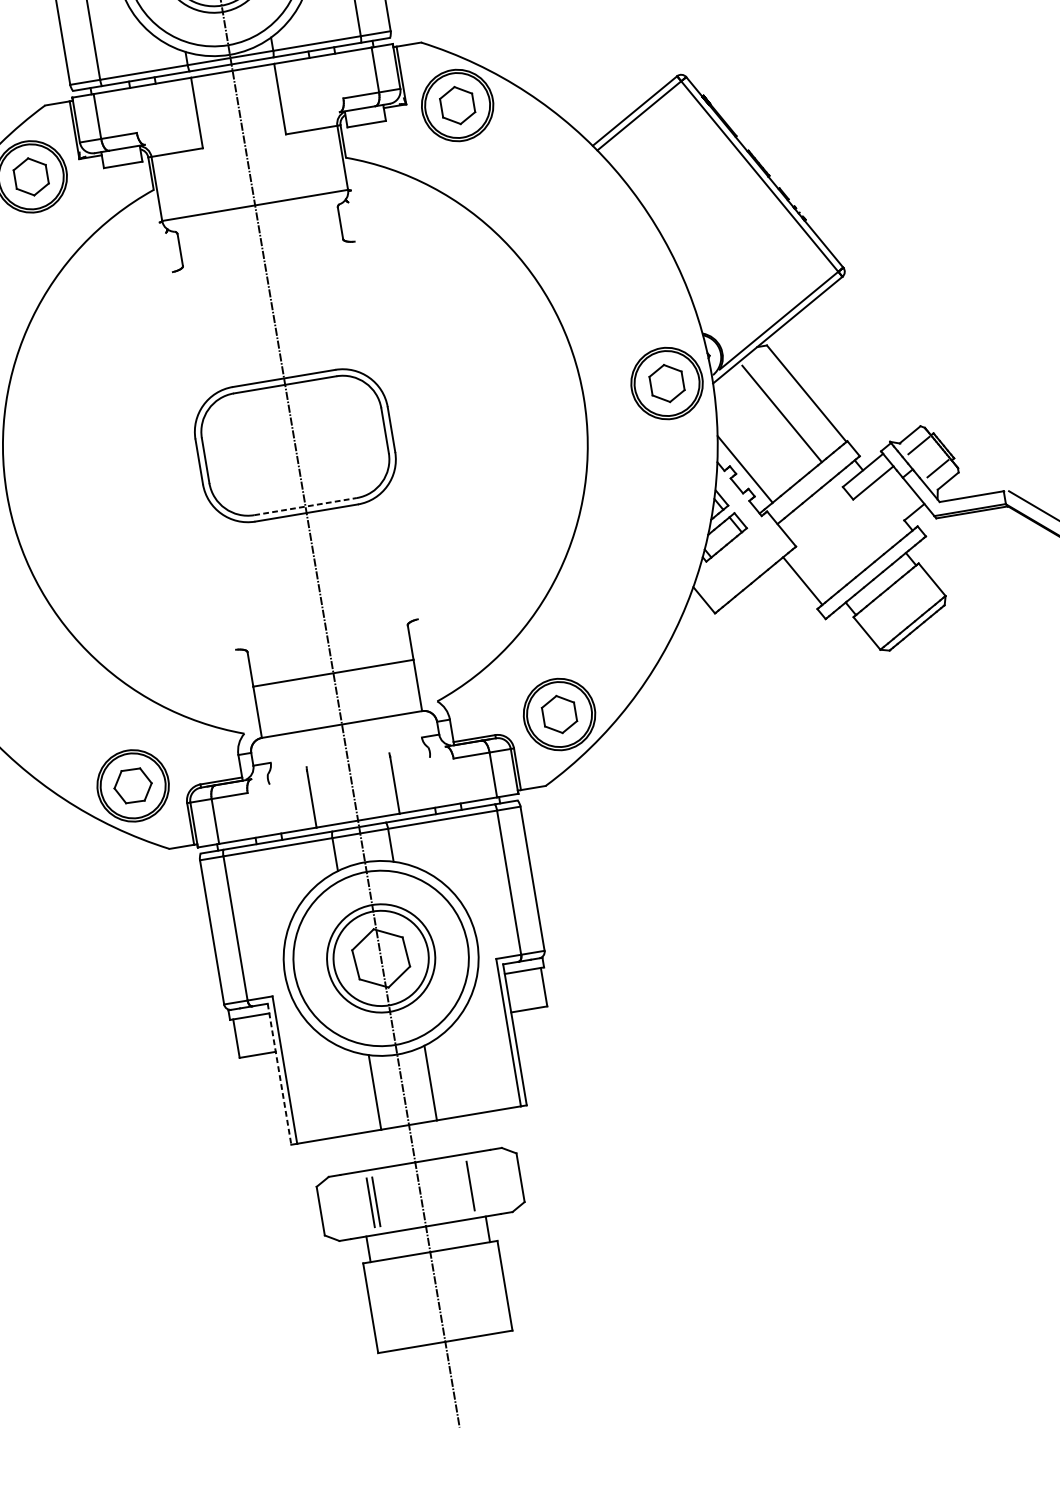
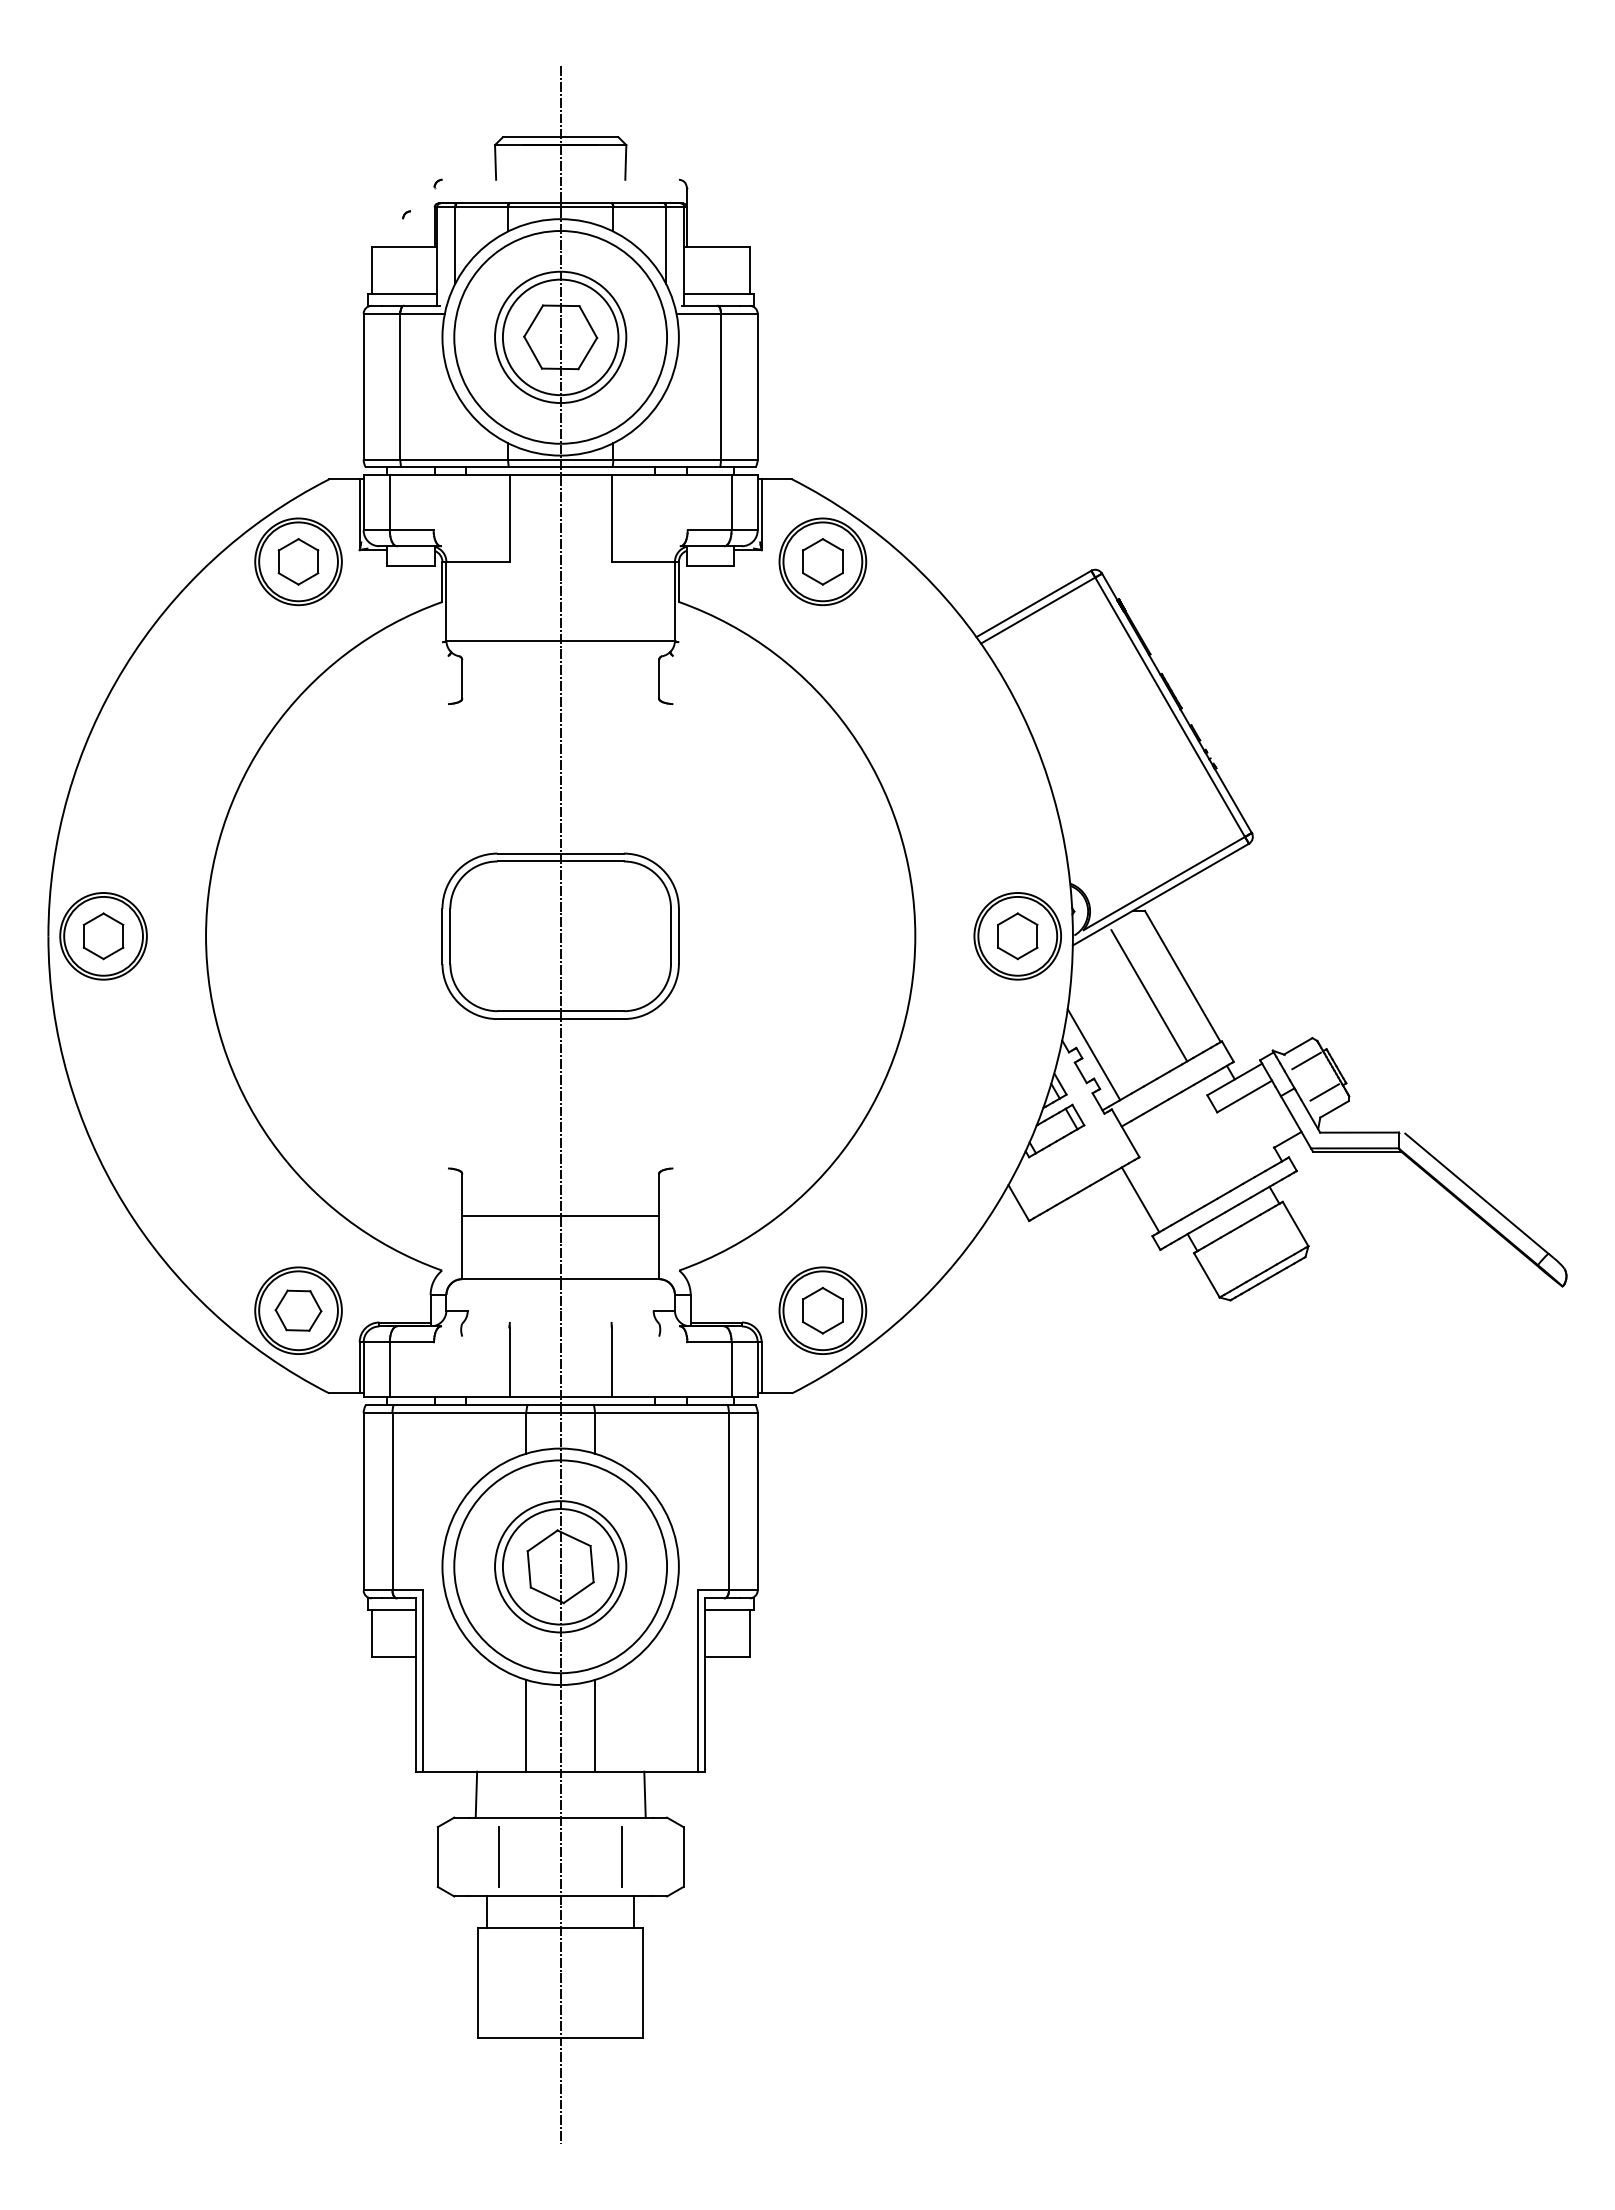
line: (306, 506) -> (561, 1011), dashed -> solid
line: (279, 1073) -> (415, 1684), dashed -> solid
line: (480, 1132) -> (644, 1794), added
line: (343, 1155) -> (476, 1794), added
line: (375, 1201) -> (505, 1856), removed

